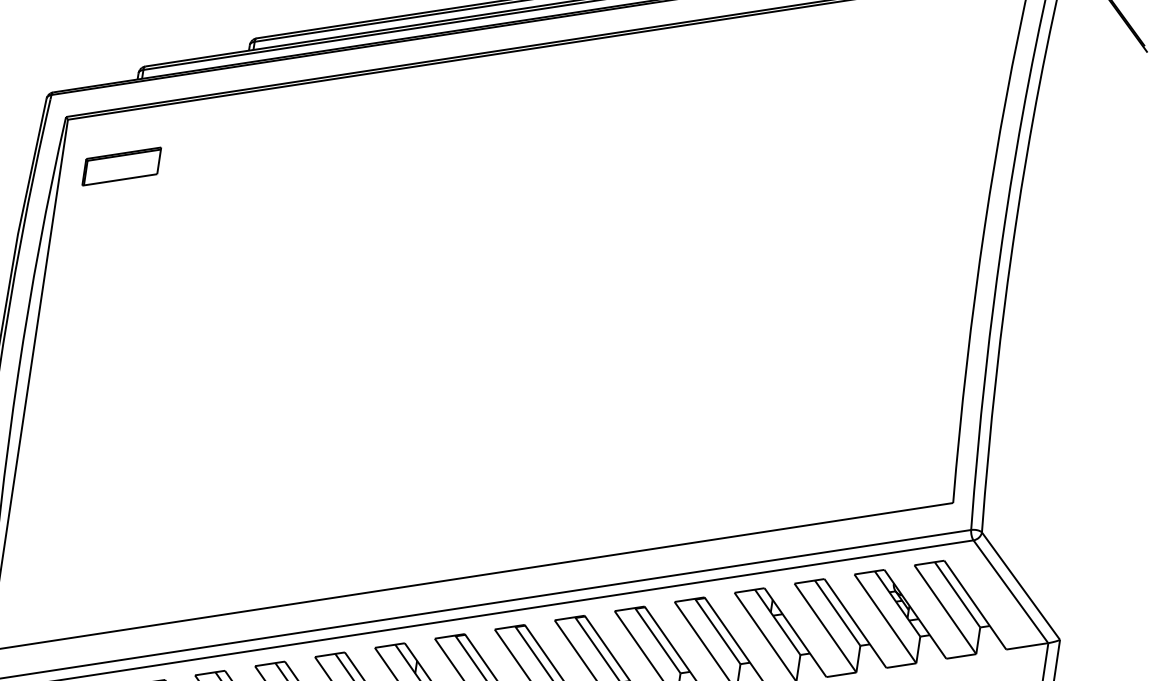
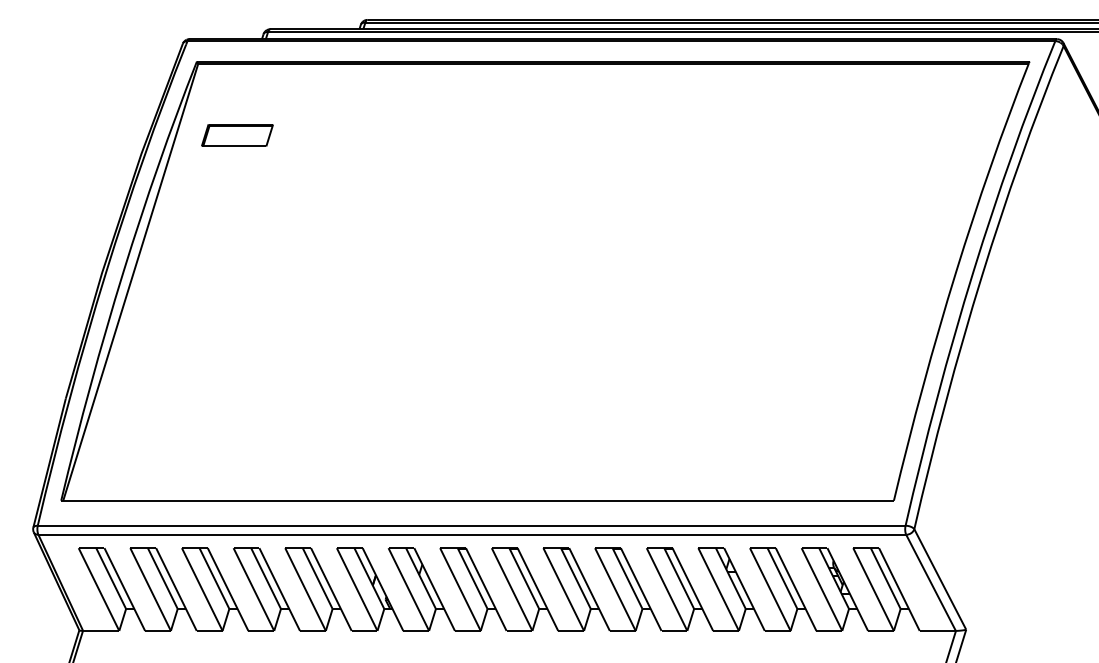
part: (121, 166) -> (237, 135), moved

